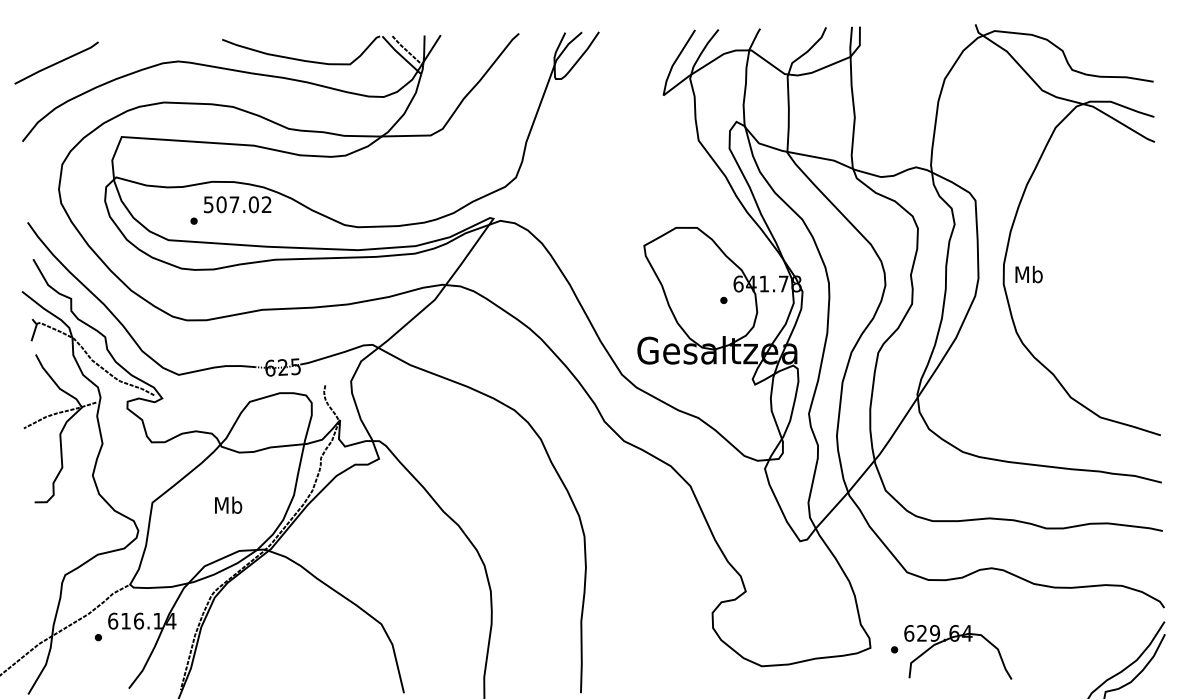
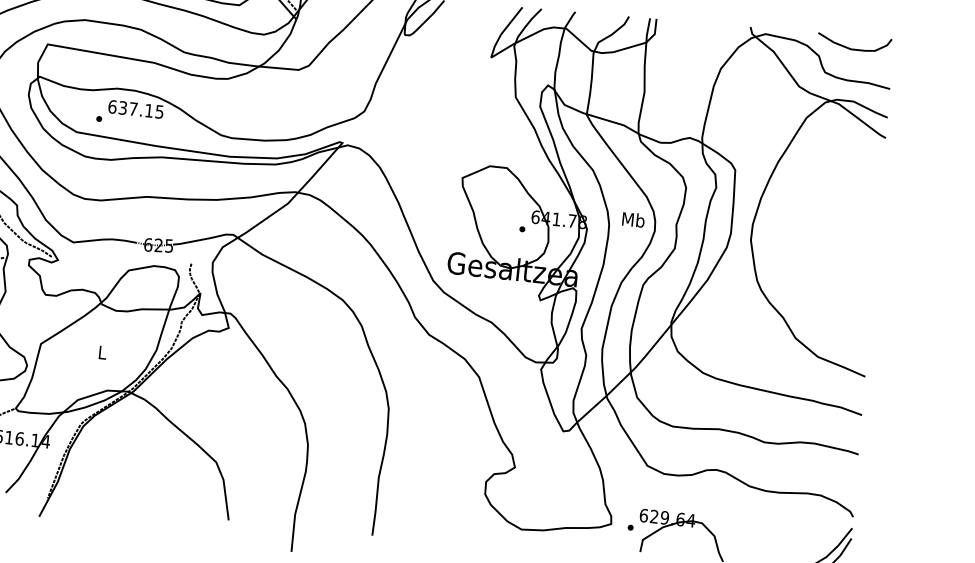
curve: (1103, 37) -> (853, 48), added
text: (237, 204) -> (135, 109), 507.02 -> 637.15
text: (1028, 274) -> (633, 219), moved
text: (228, 504) -> (102, 351), Mb -> L

